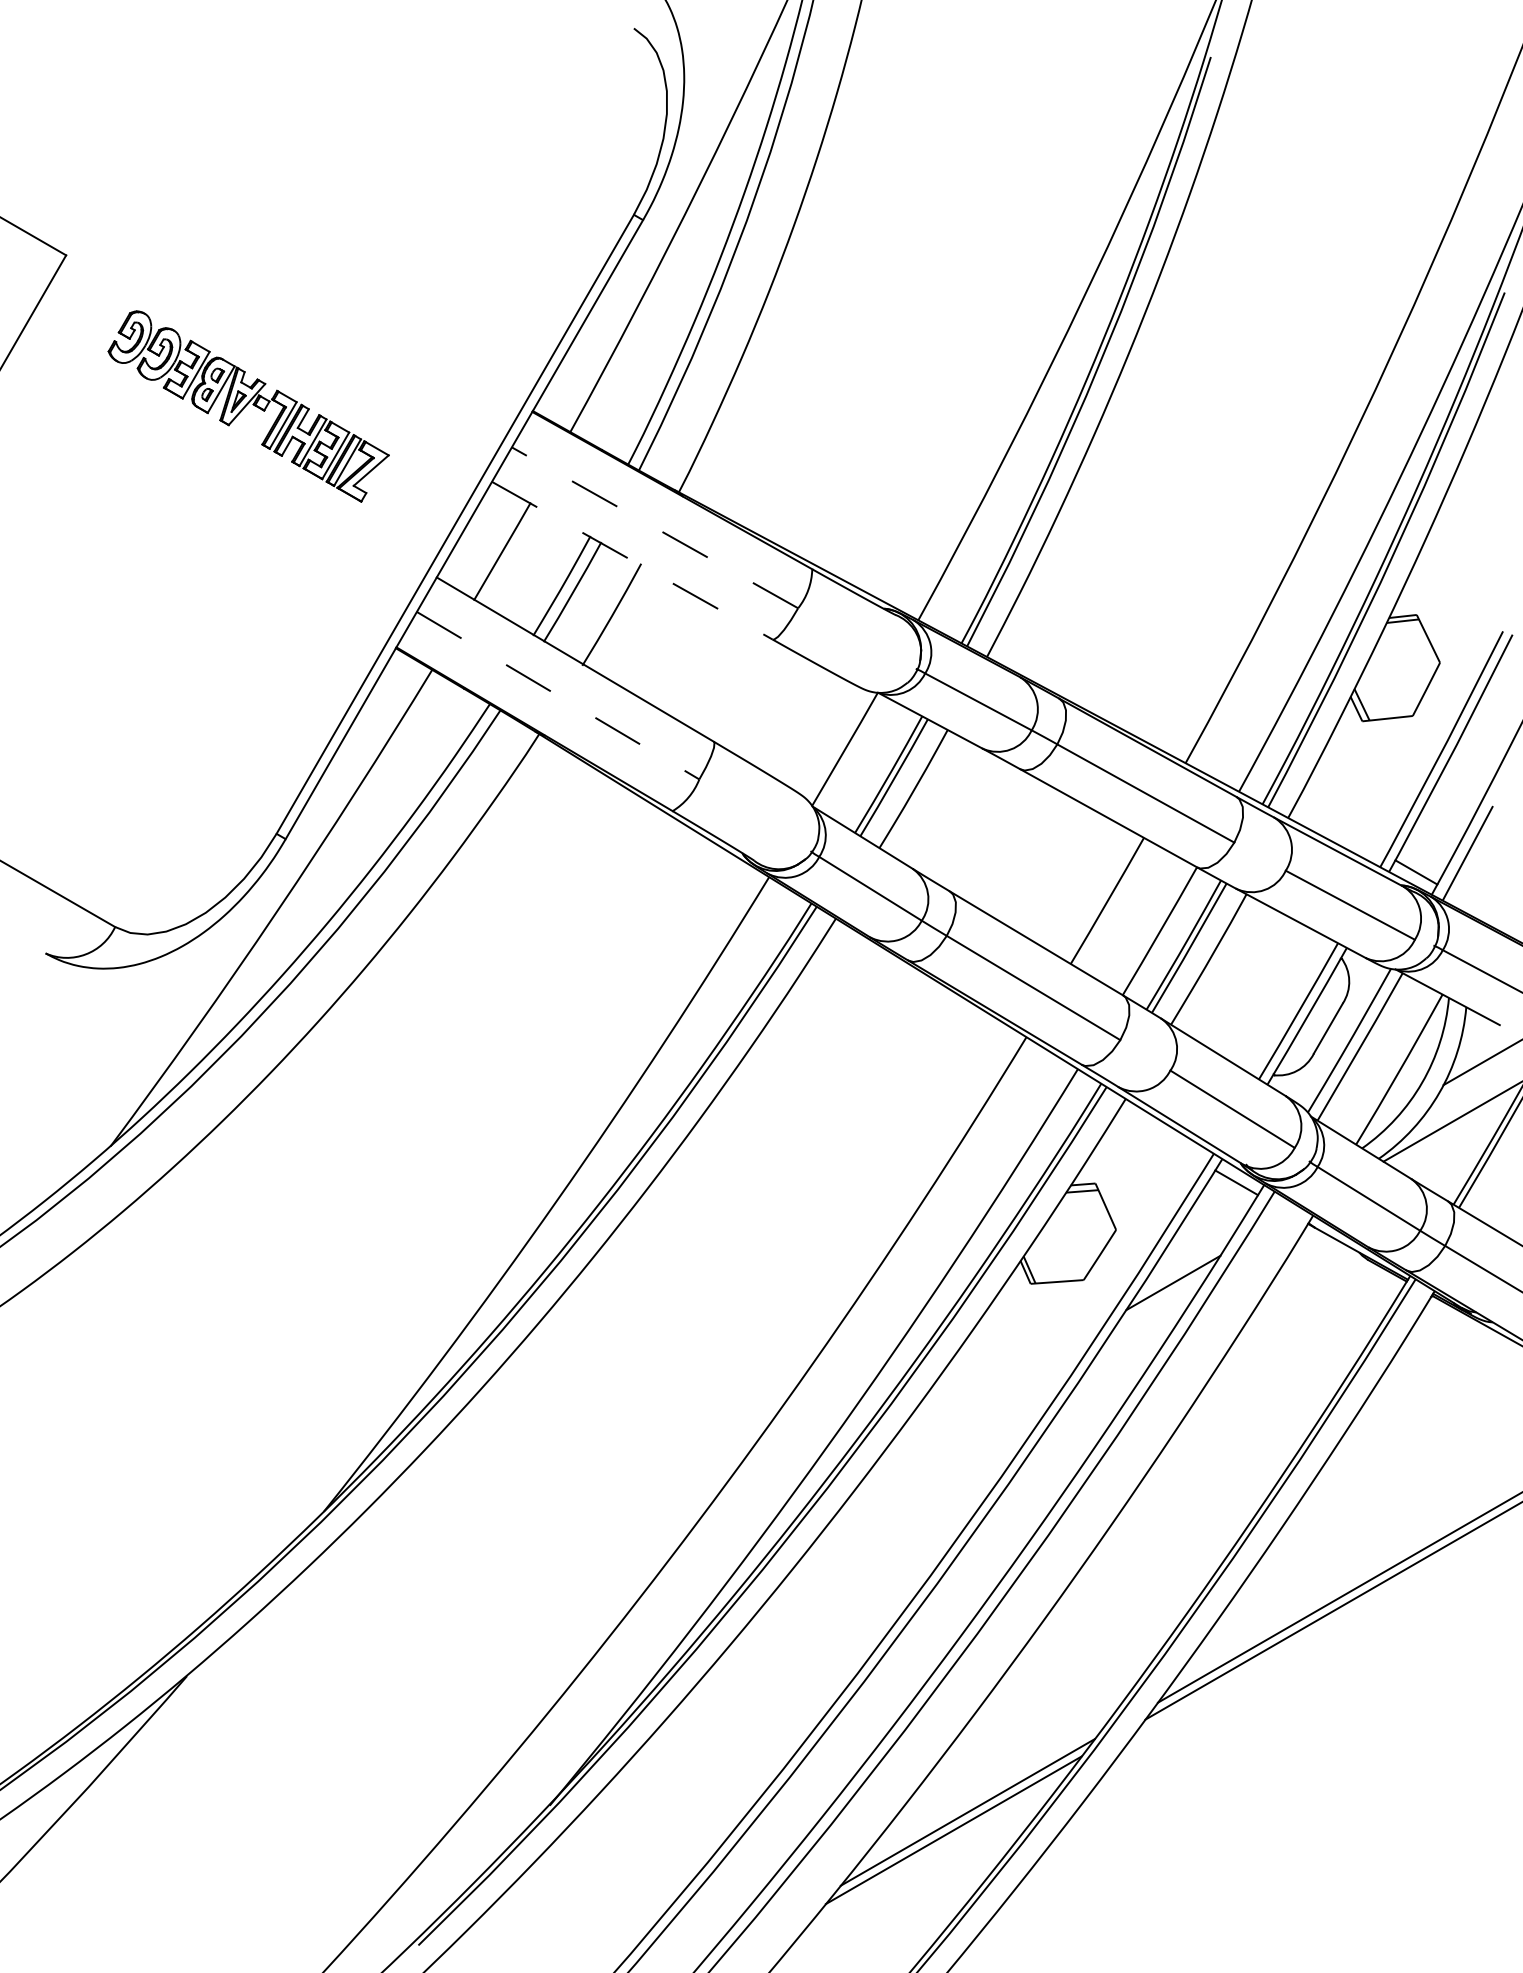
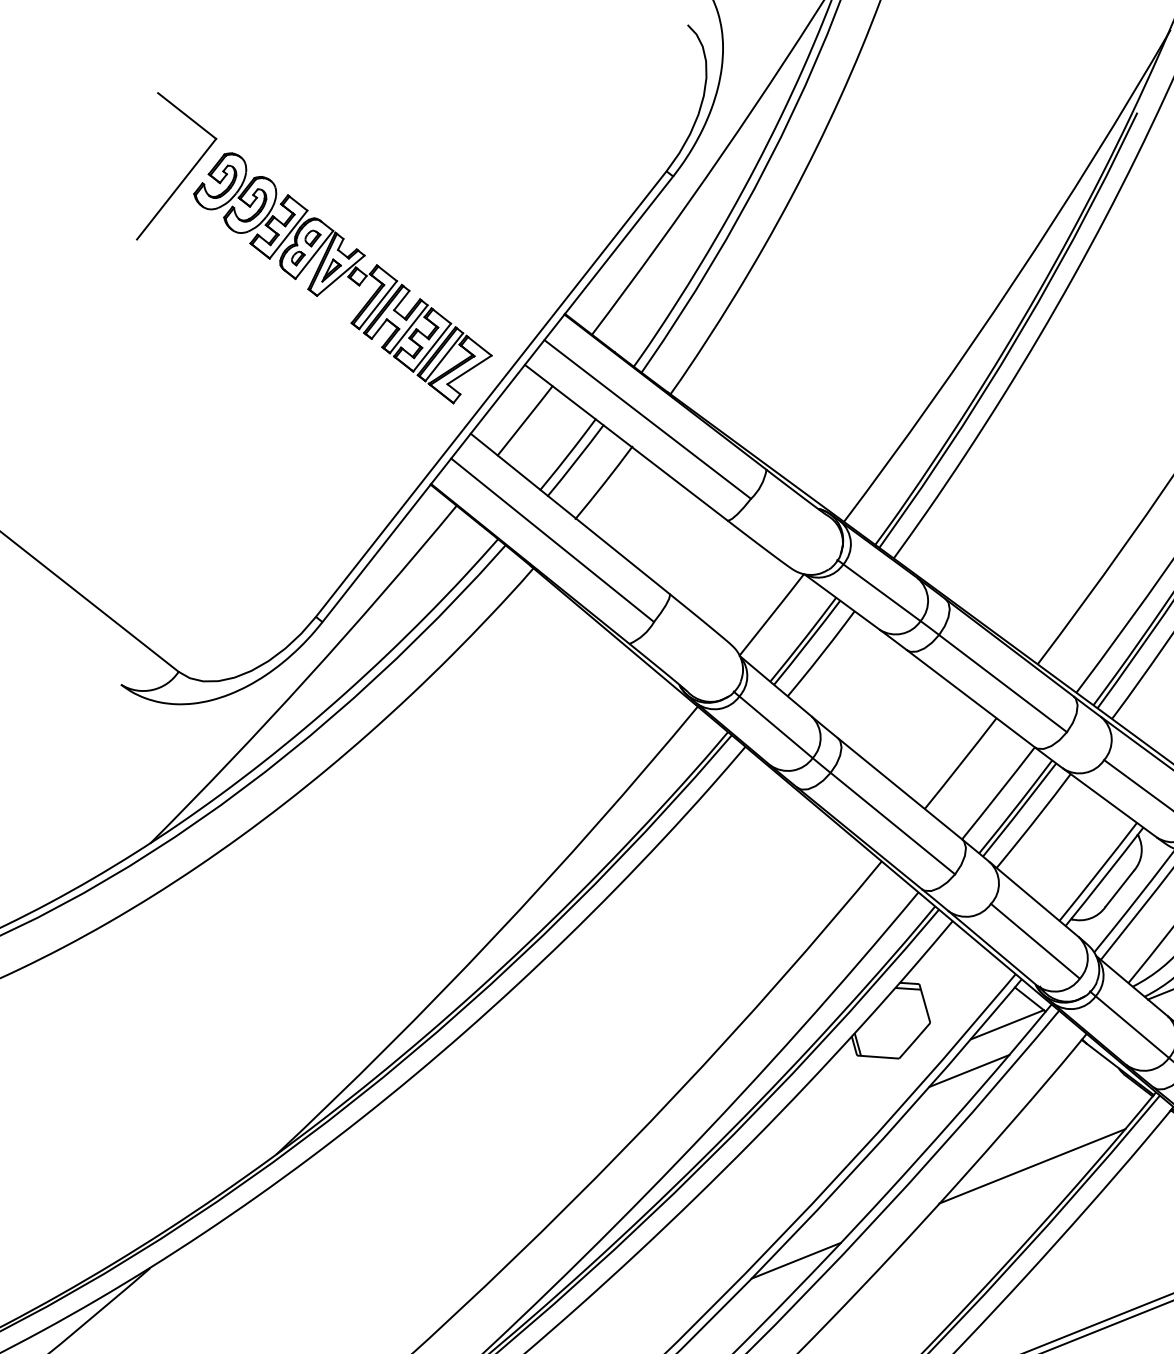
part: (248, 406) -> (342, 278), size x1.43
line: (654, 527) -> (647, 419), dashed -> solid
line: (632, 560) -> (626, 442), dashed -> solid
line: (558, 695) -> (552, 540), dashed -> solid
line: (1212, 1218) -> (1007, 1024), added
line: (1268, 1390) -> (1031, 1166), added
line: (991, 1550) -> (796, 1260), added

